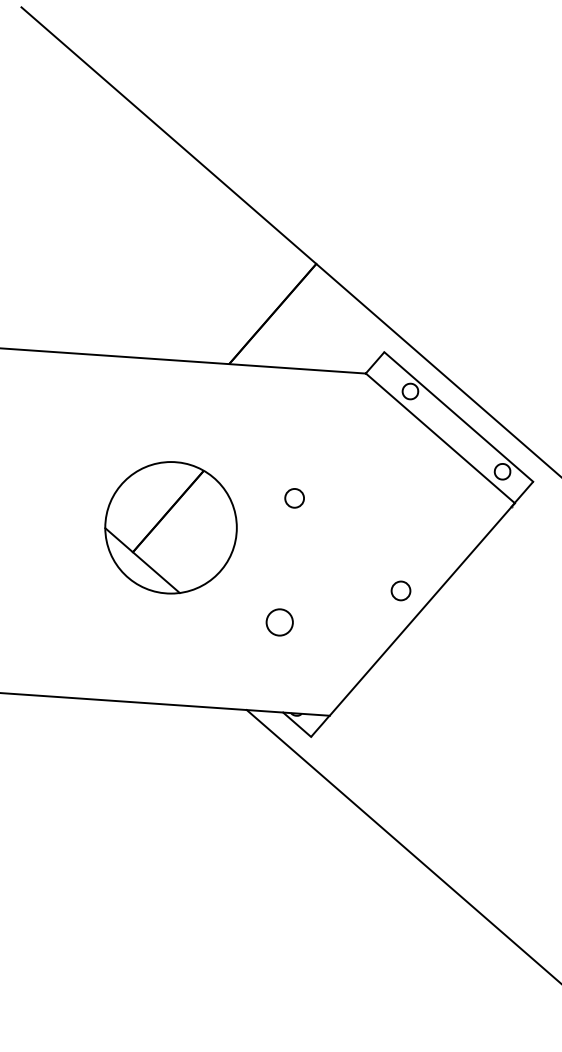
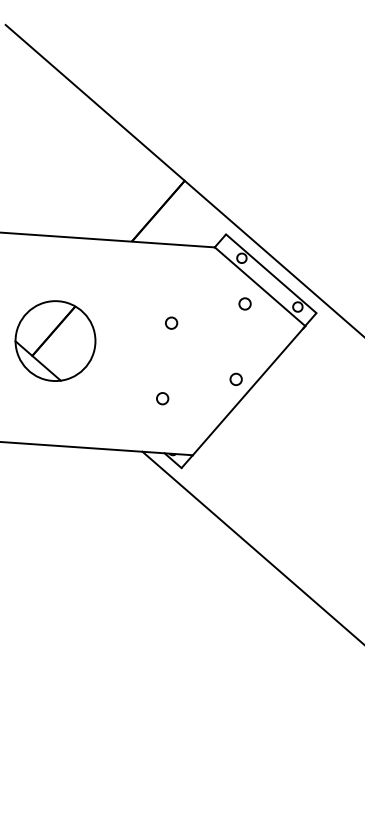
circle: (414, 465) -> (244, 303), added
part: (171, 526) -> (55, 340), moved
circle: (279, 622) -> (162, 398), size x0.71

